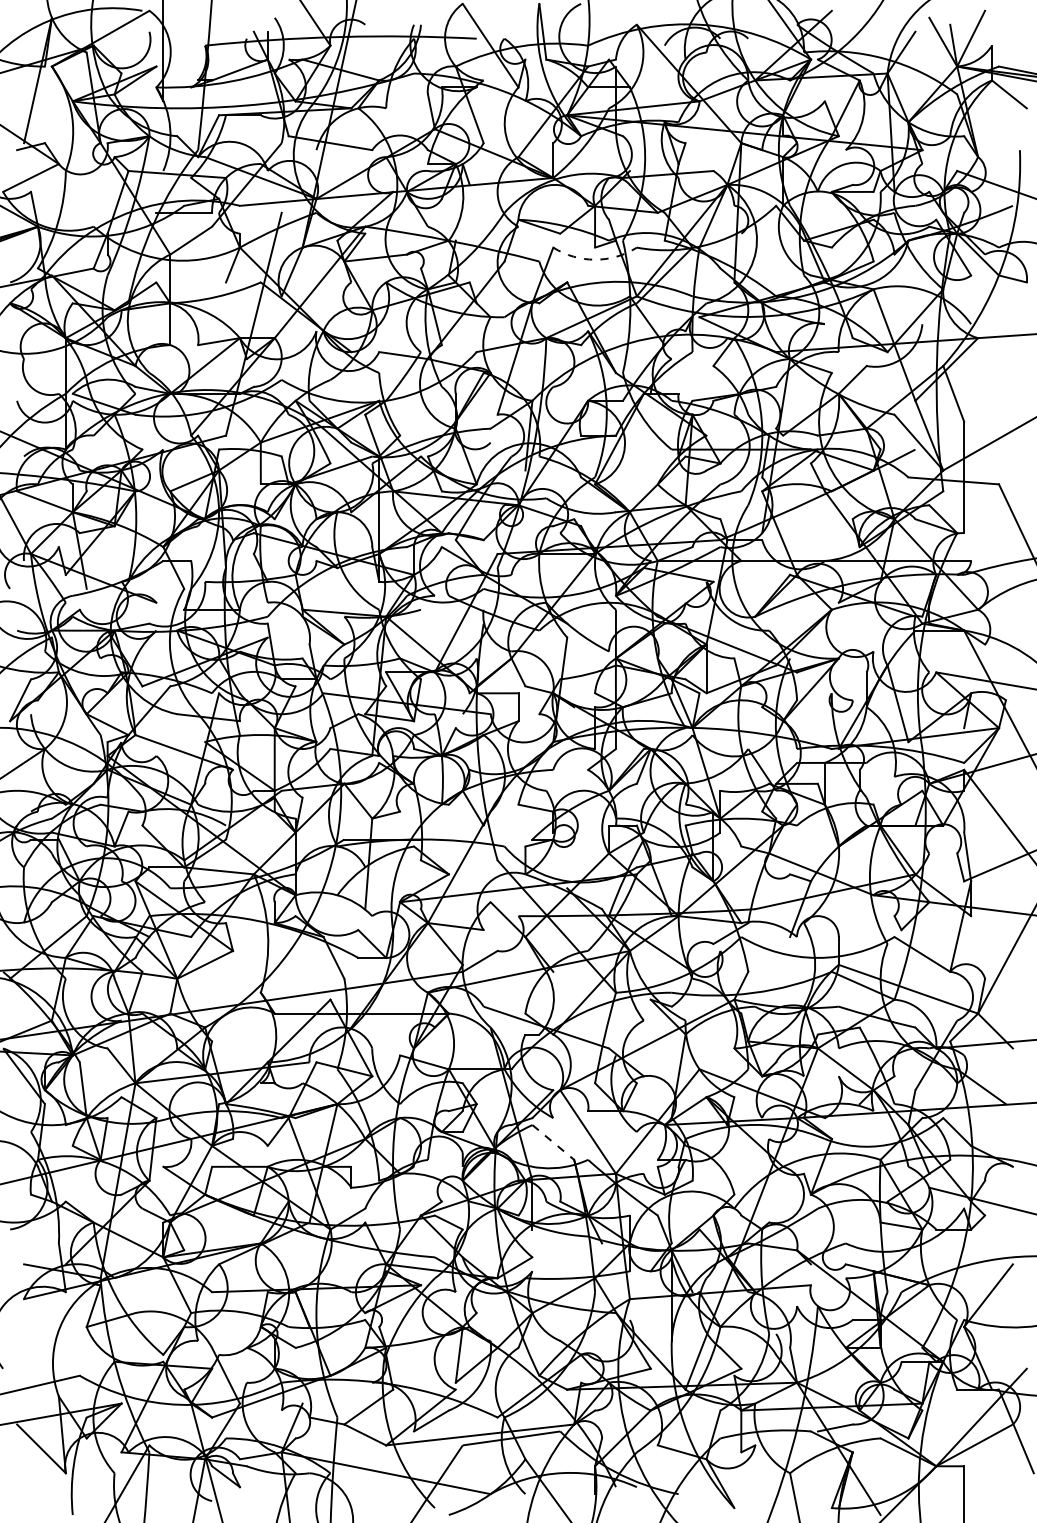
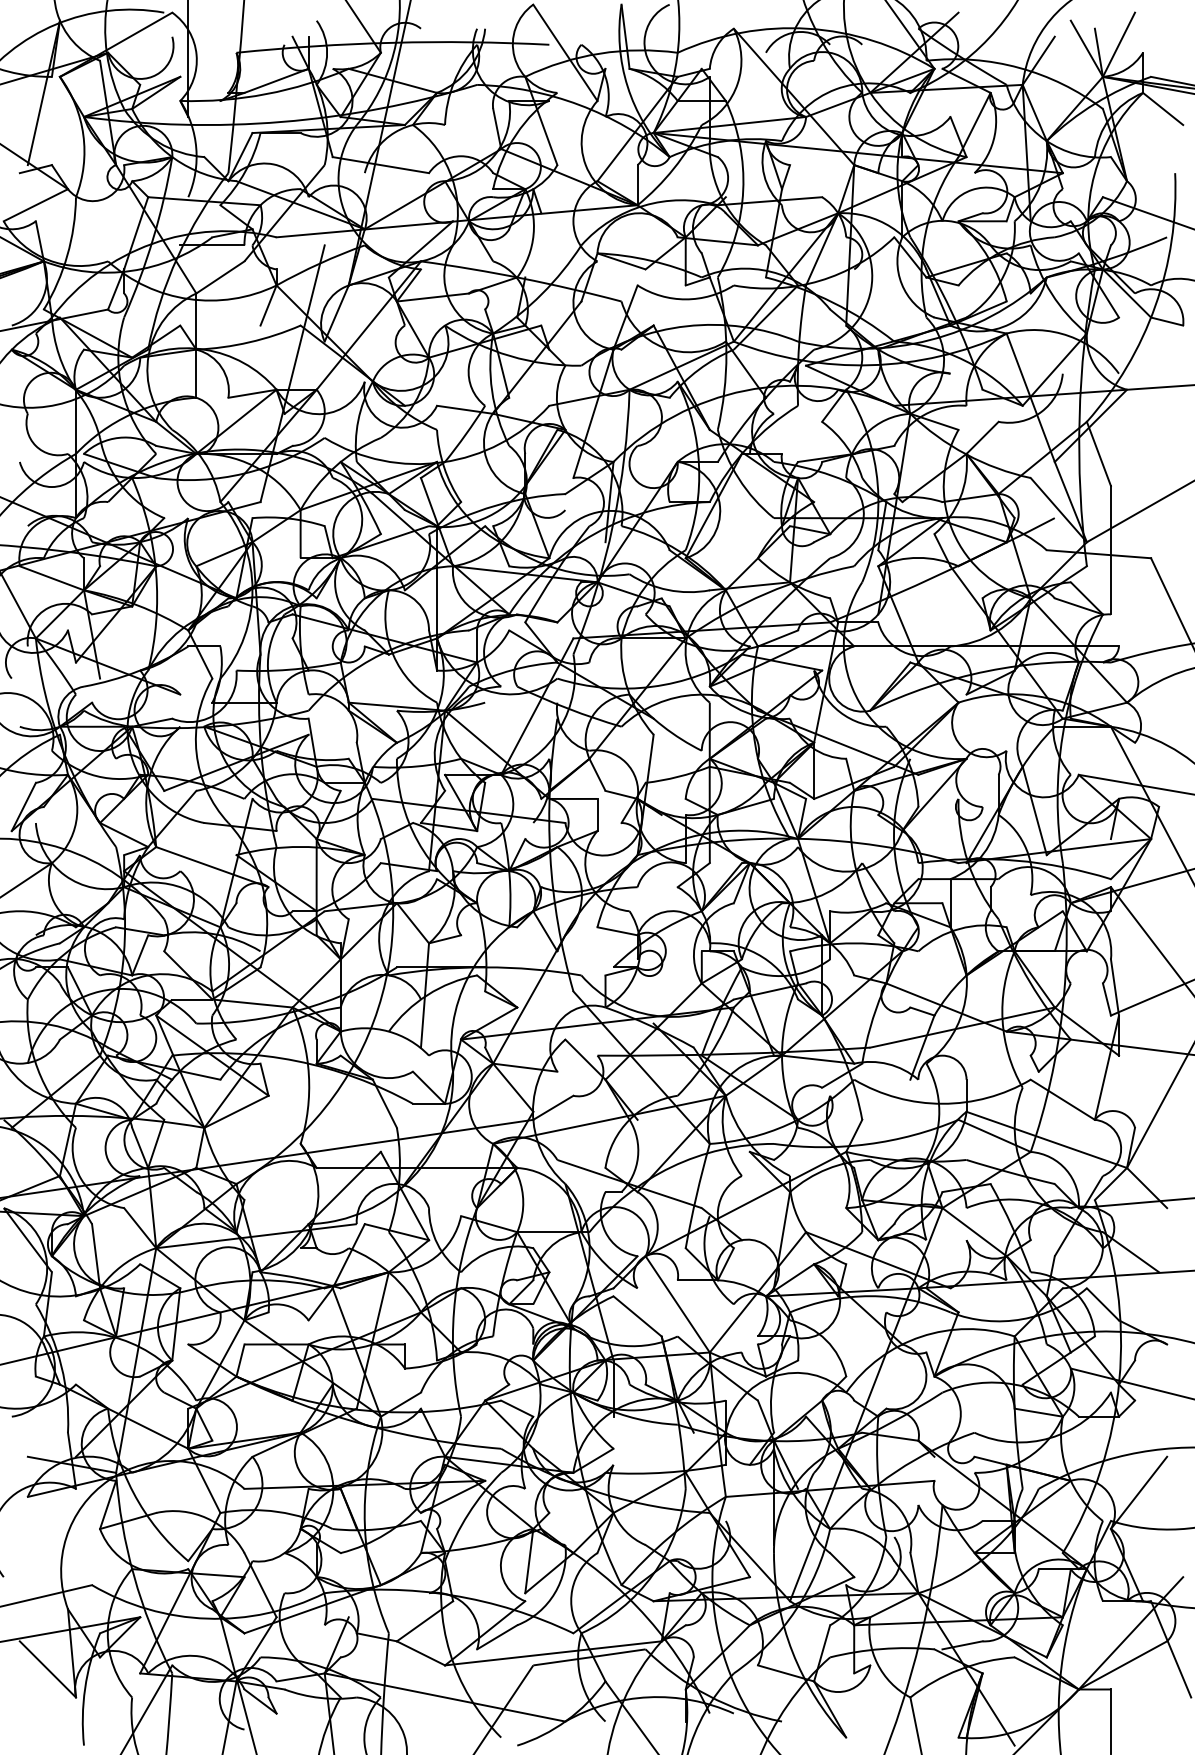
arc: (595, 259) -> (686, 299), dashed -> solid
line: (553, 1142) -> (637, 1316), dashed -> solid

